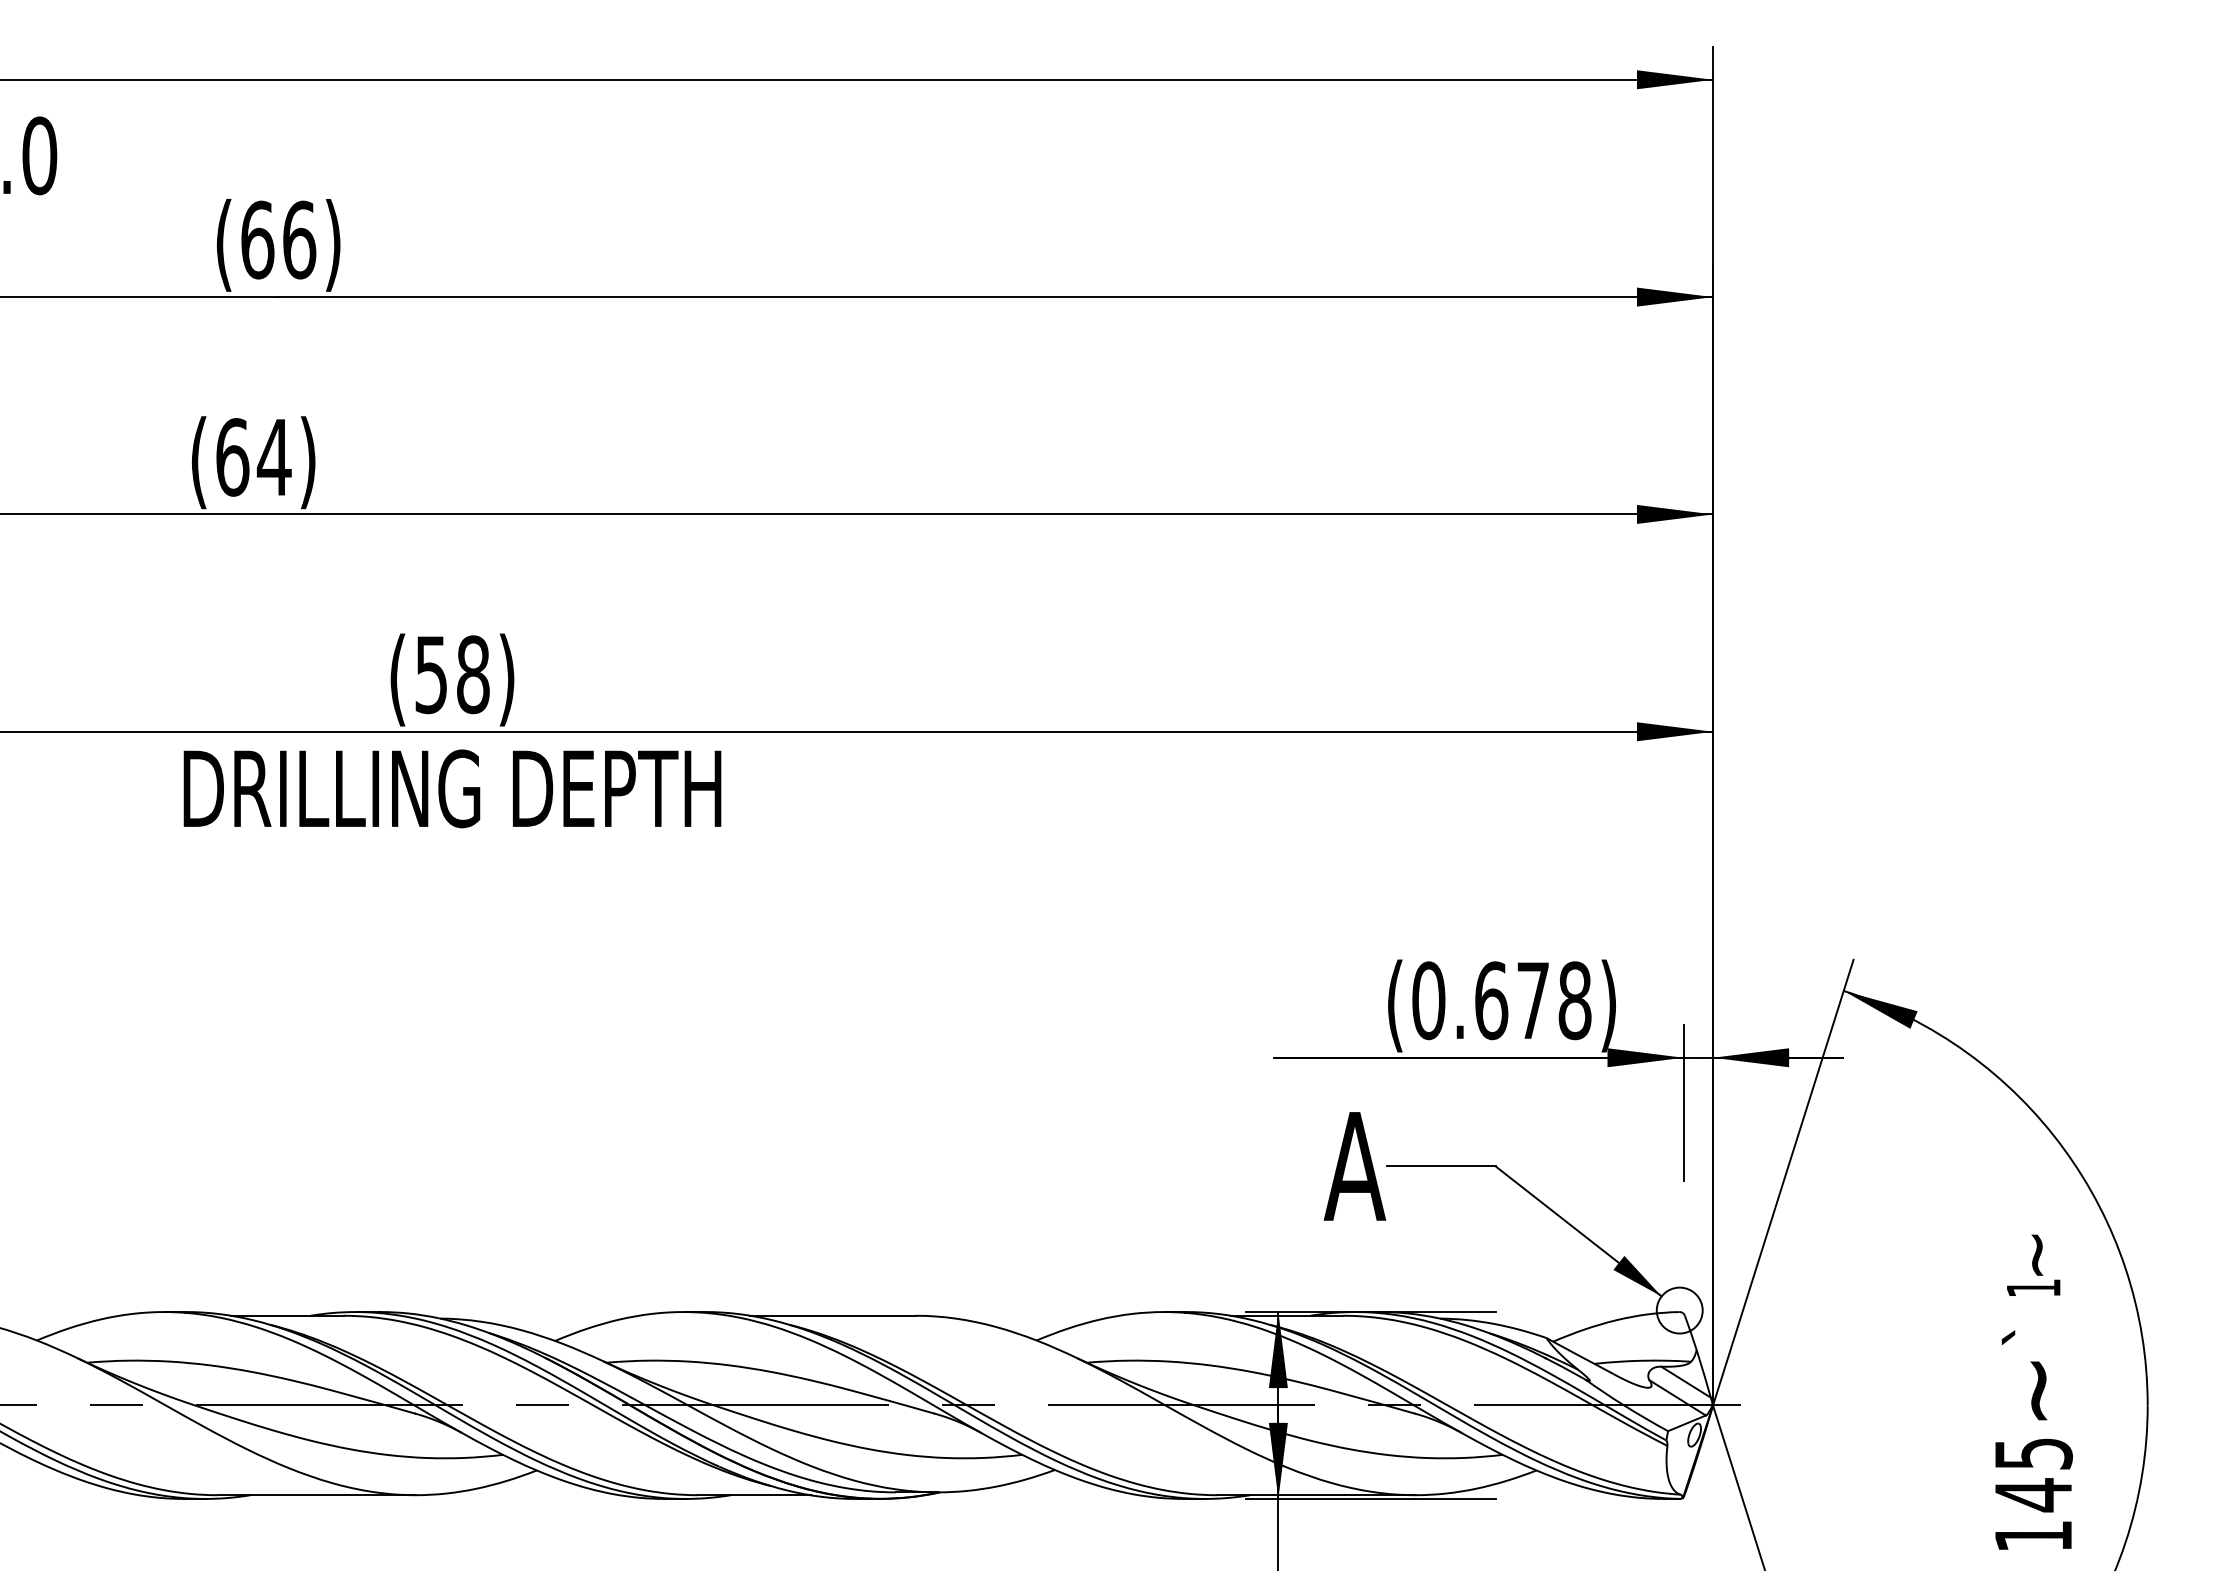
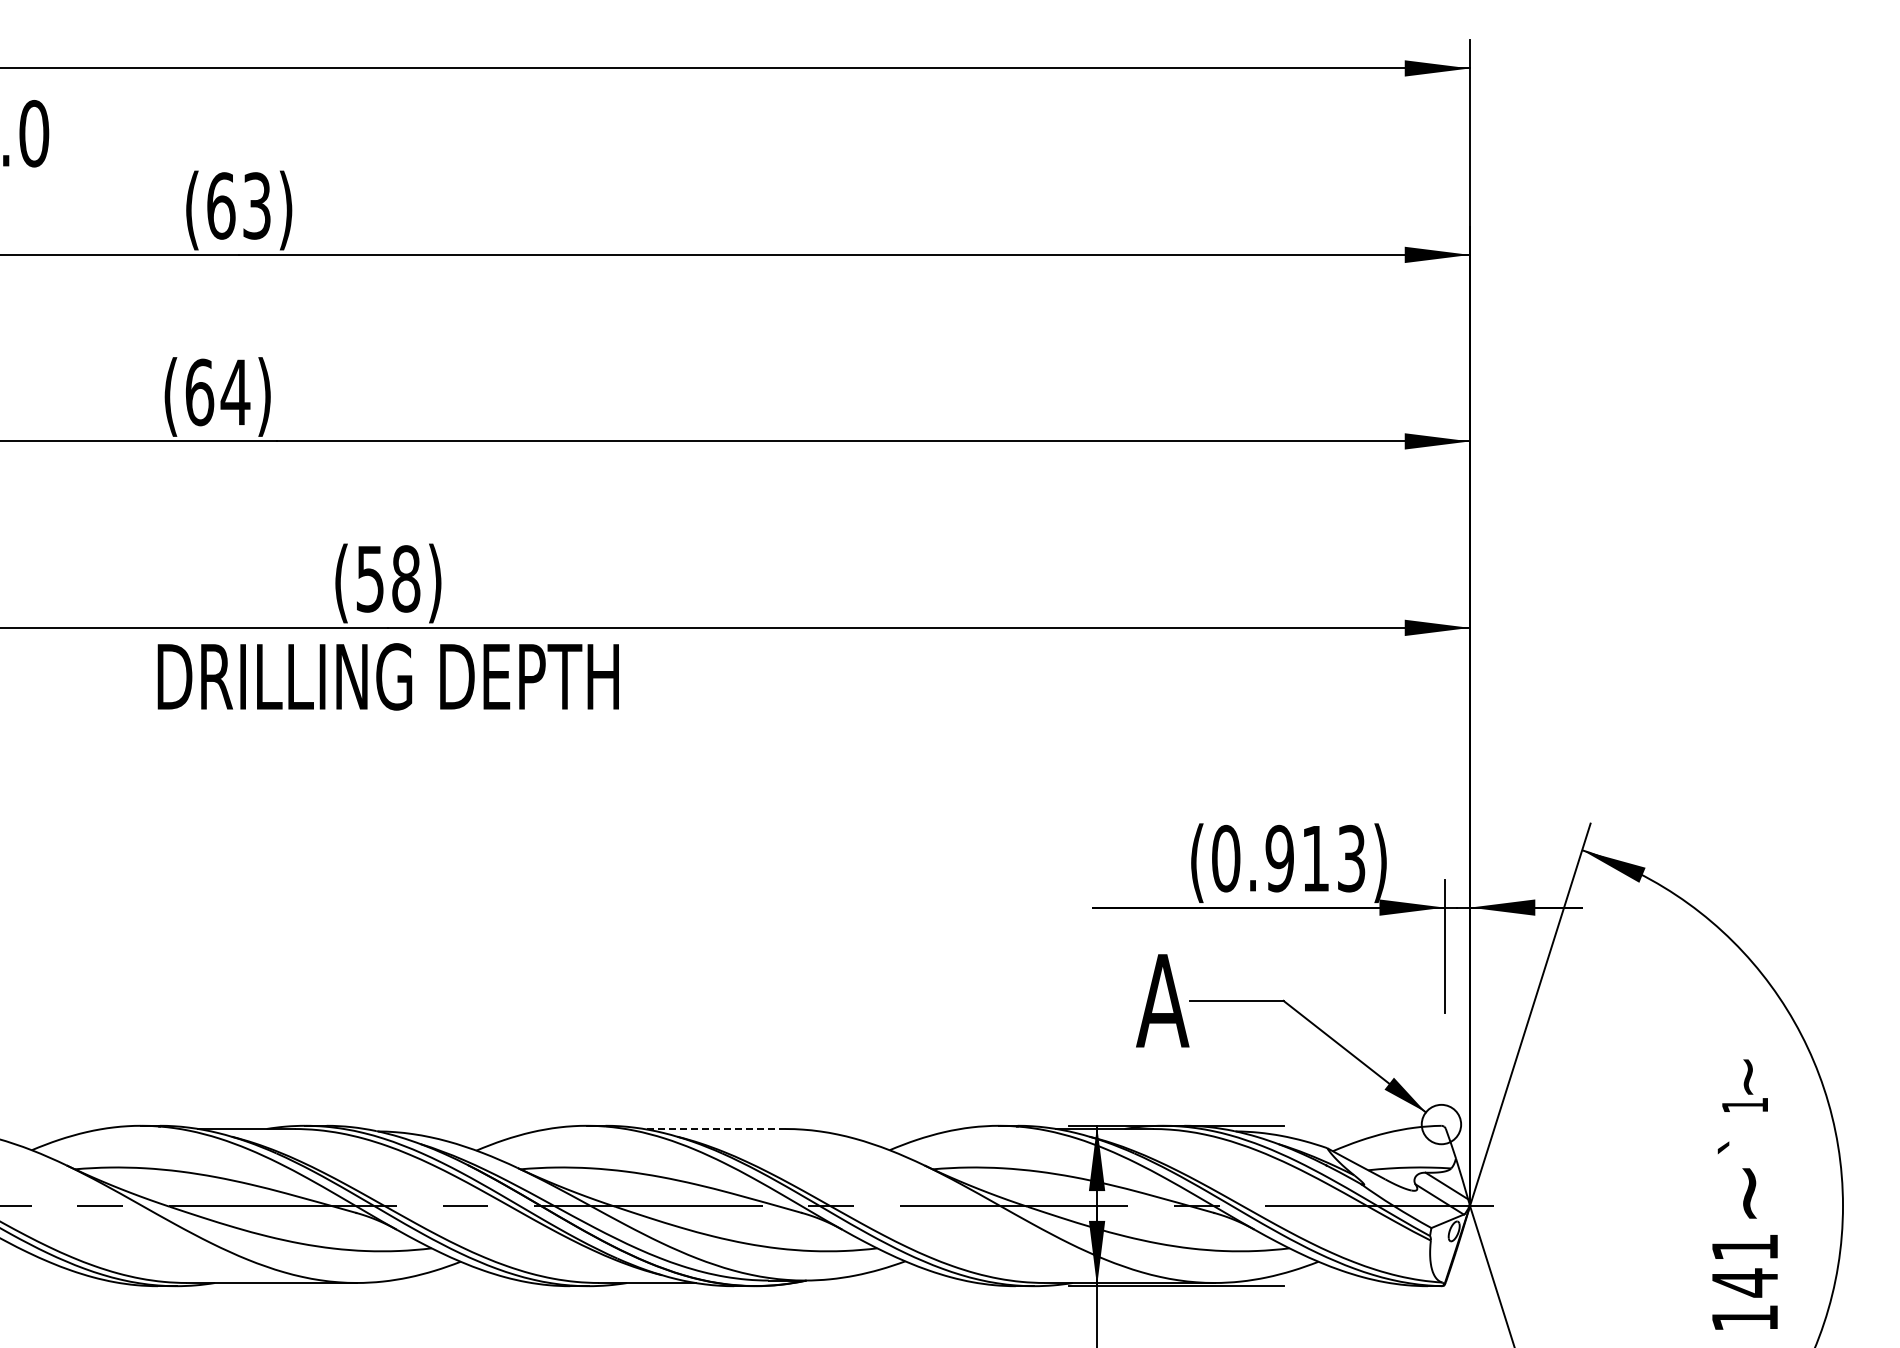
text: (299, 239) -> (257, 205), (66) -> (63)
text: (1532, 1000) -> (1315, 858), (0.678) -> (0.913)
line: (832, 1316) -> (714, 1129), solid -> dashed
text: (2034, 1453) -> (1745, 1247), 145 -> 141

